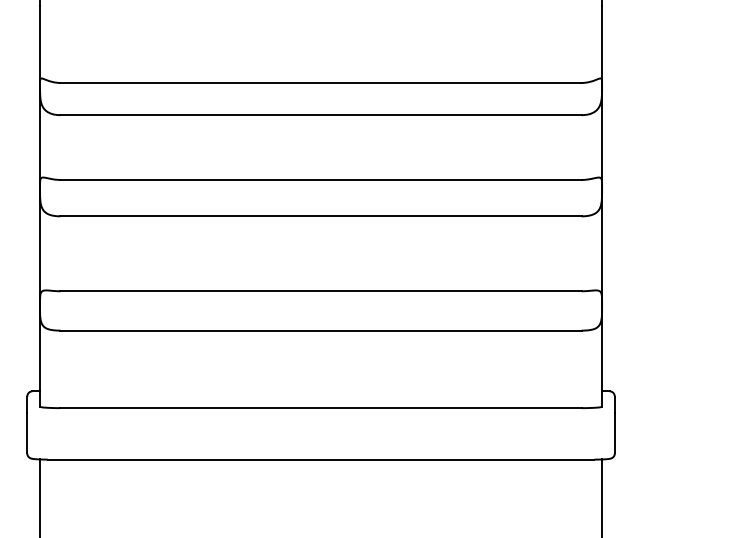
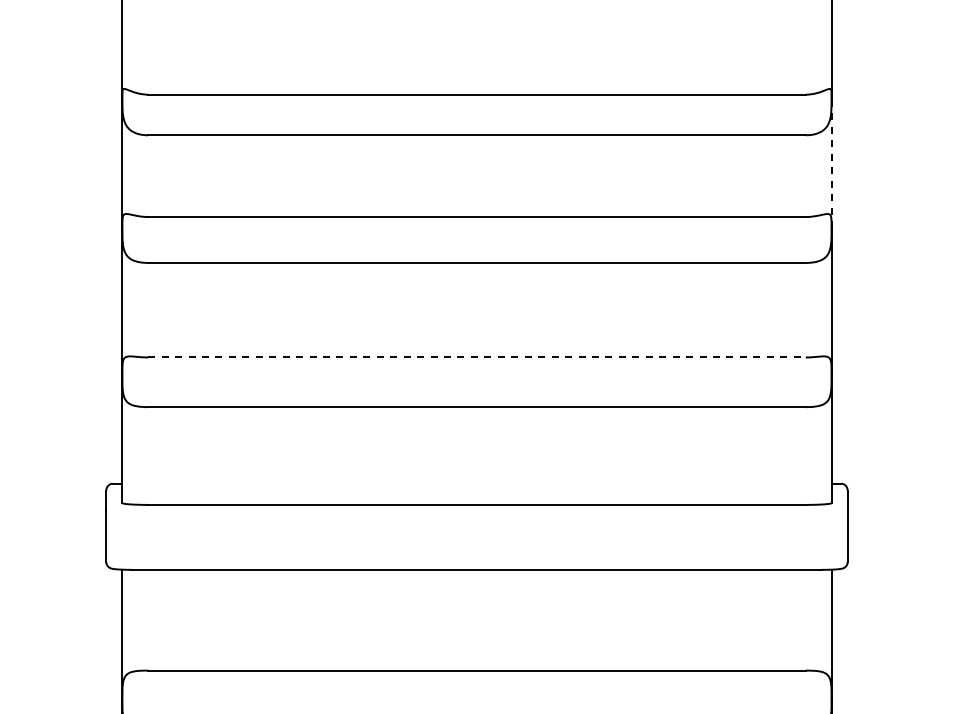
line: (602, 137) -> (831, 163), solid -> dashed
line: (320, 291) -> (476, 357), solid -> dashed

